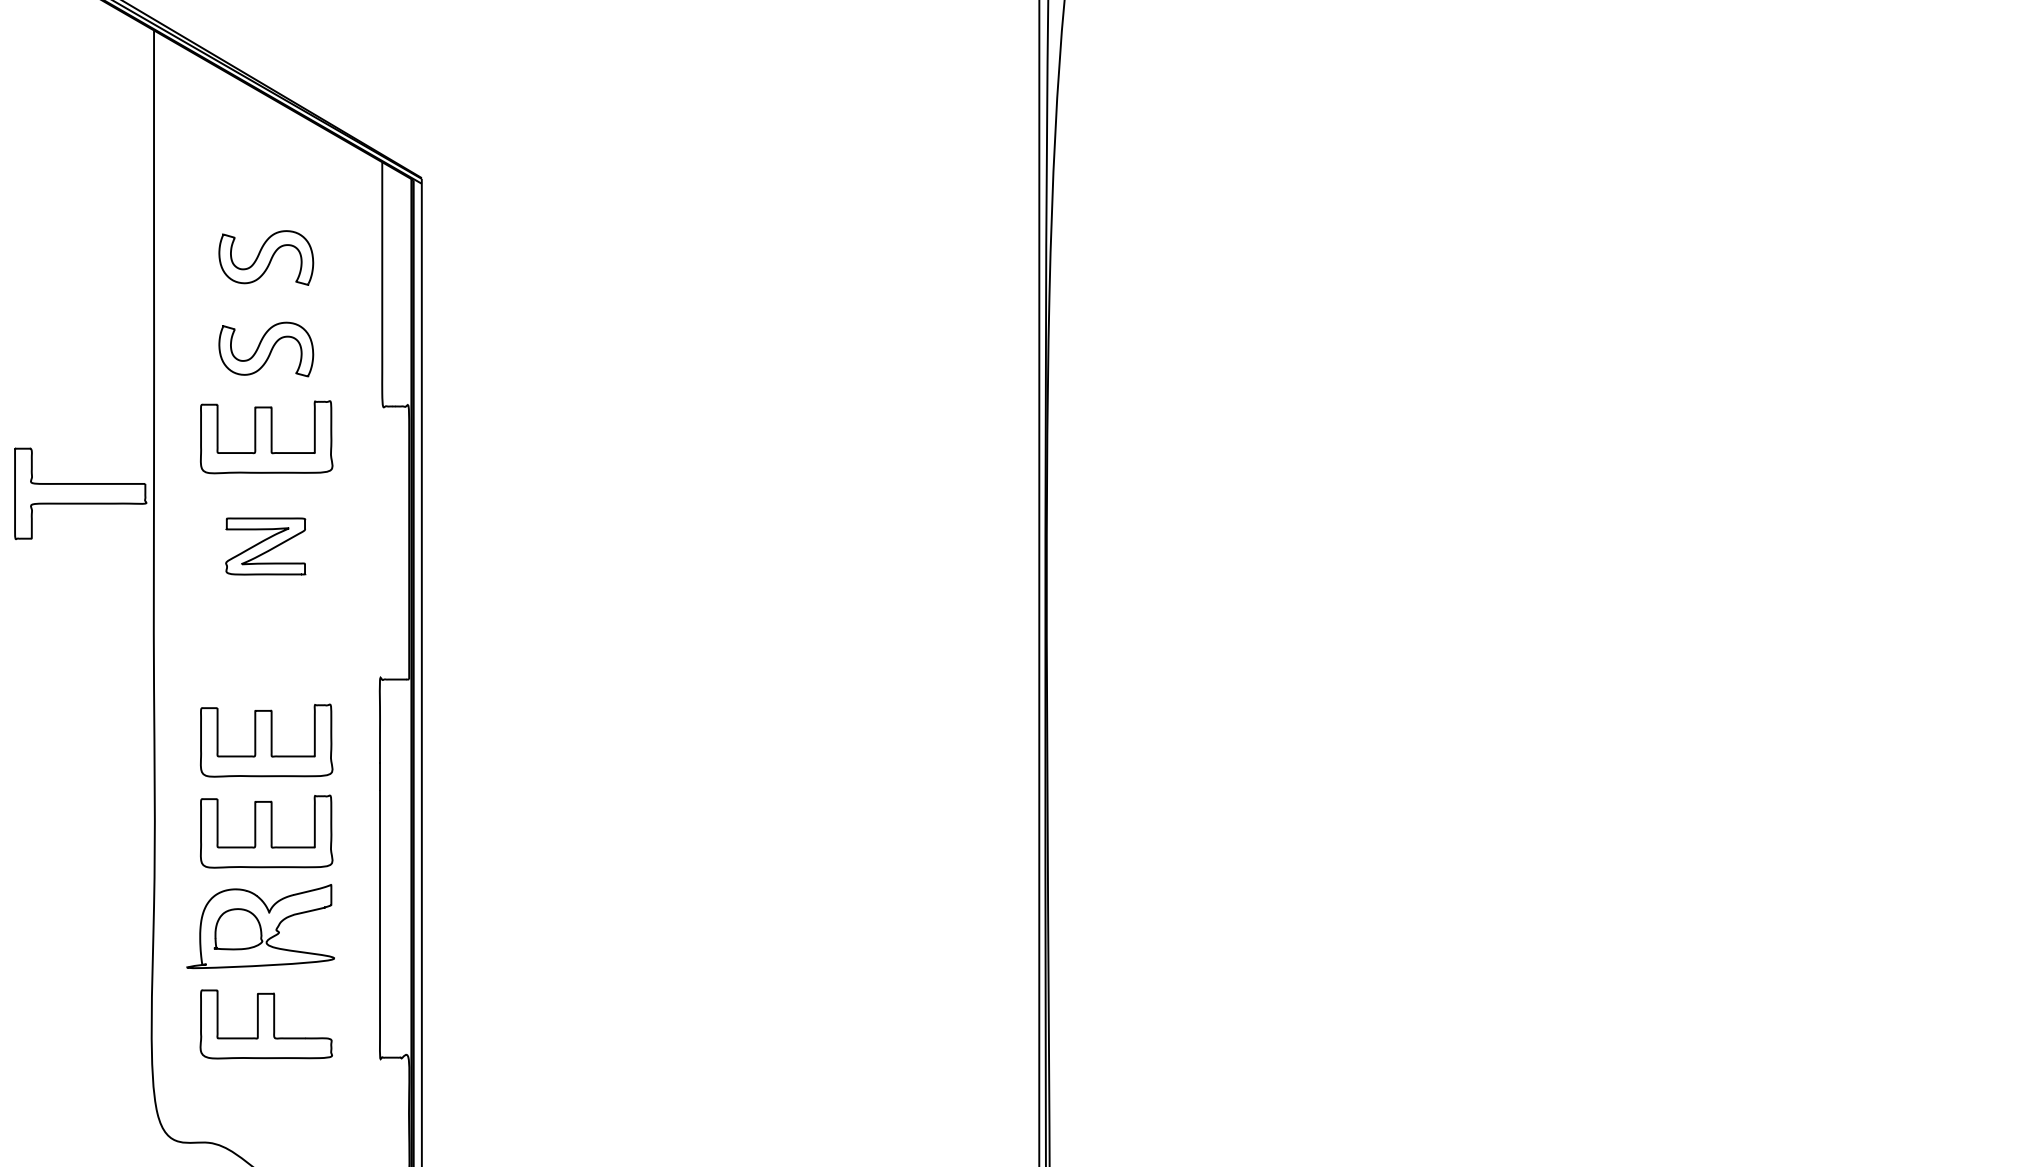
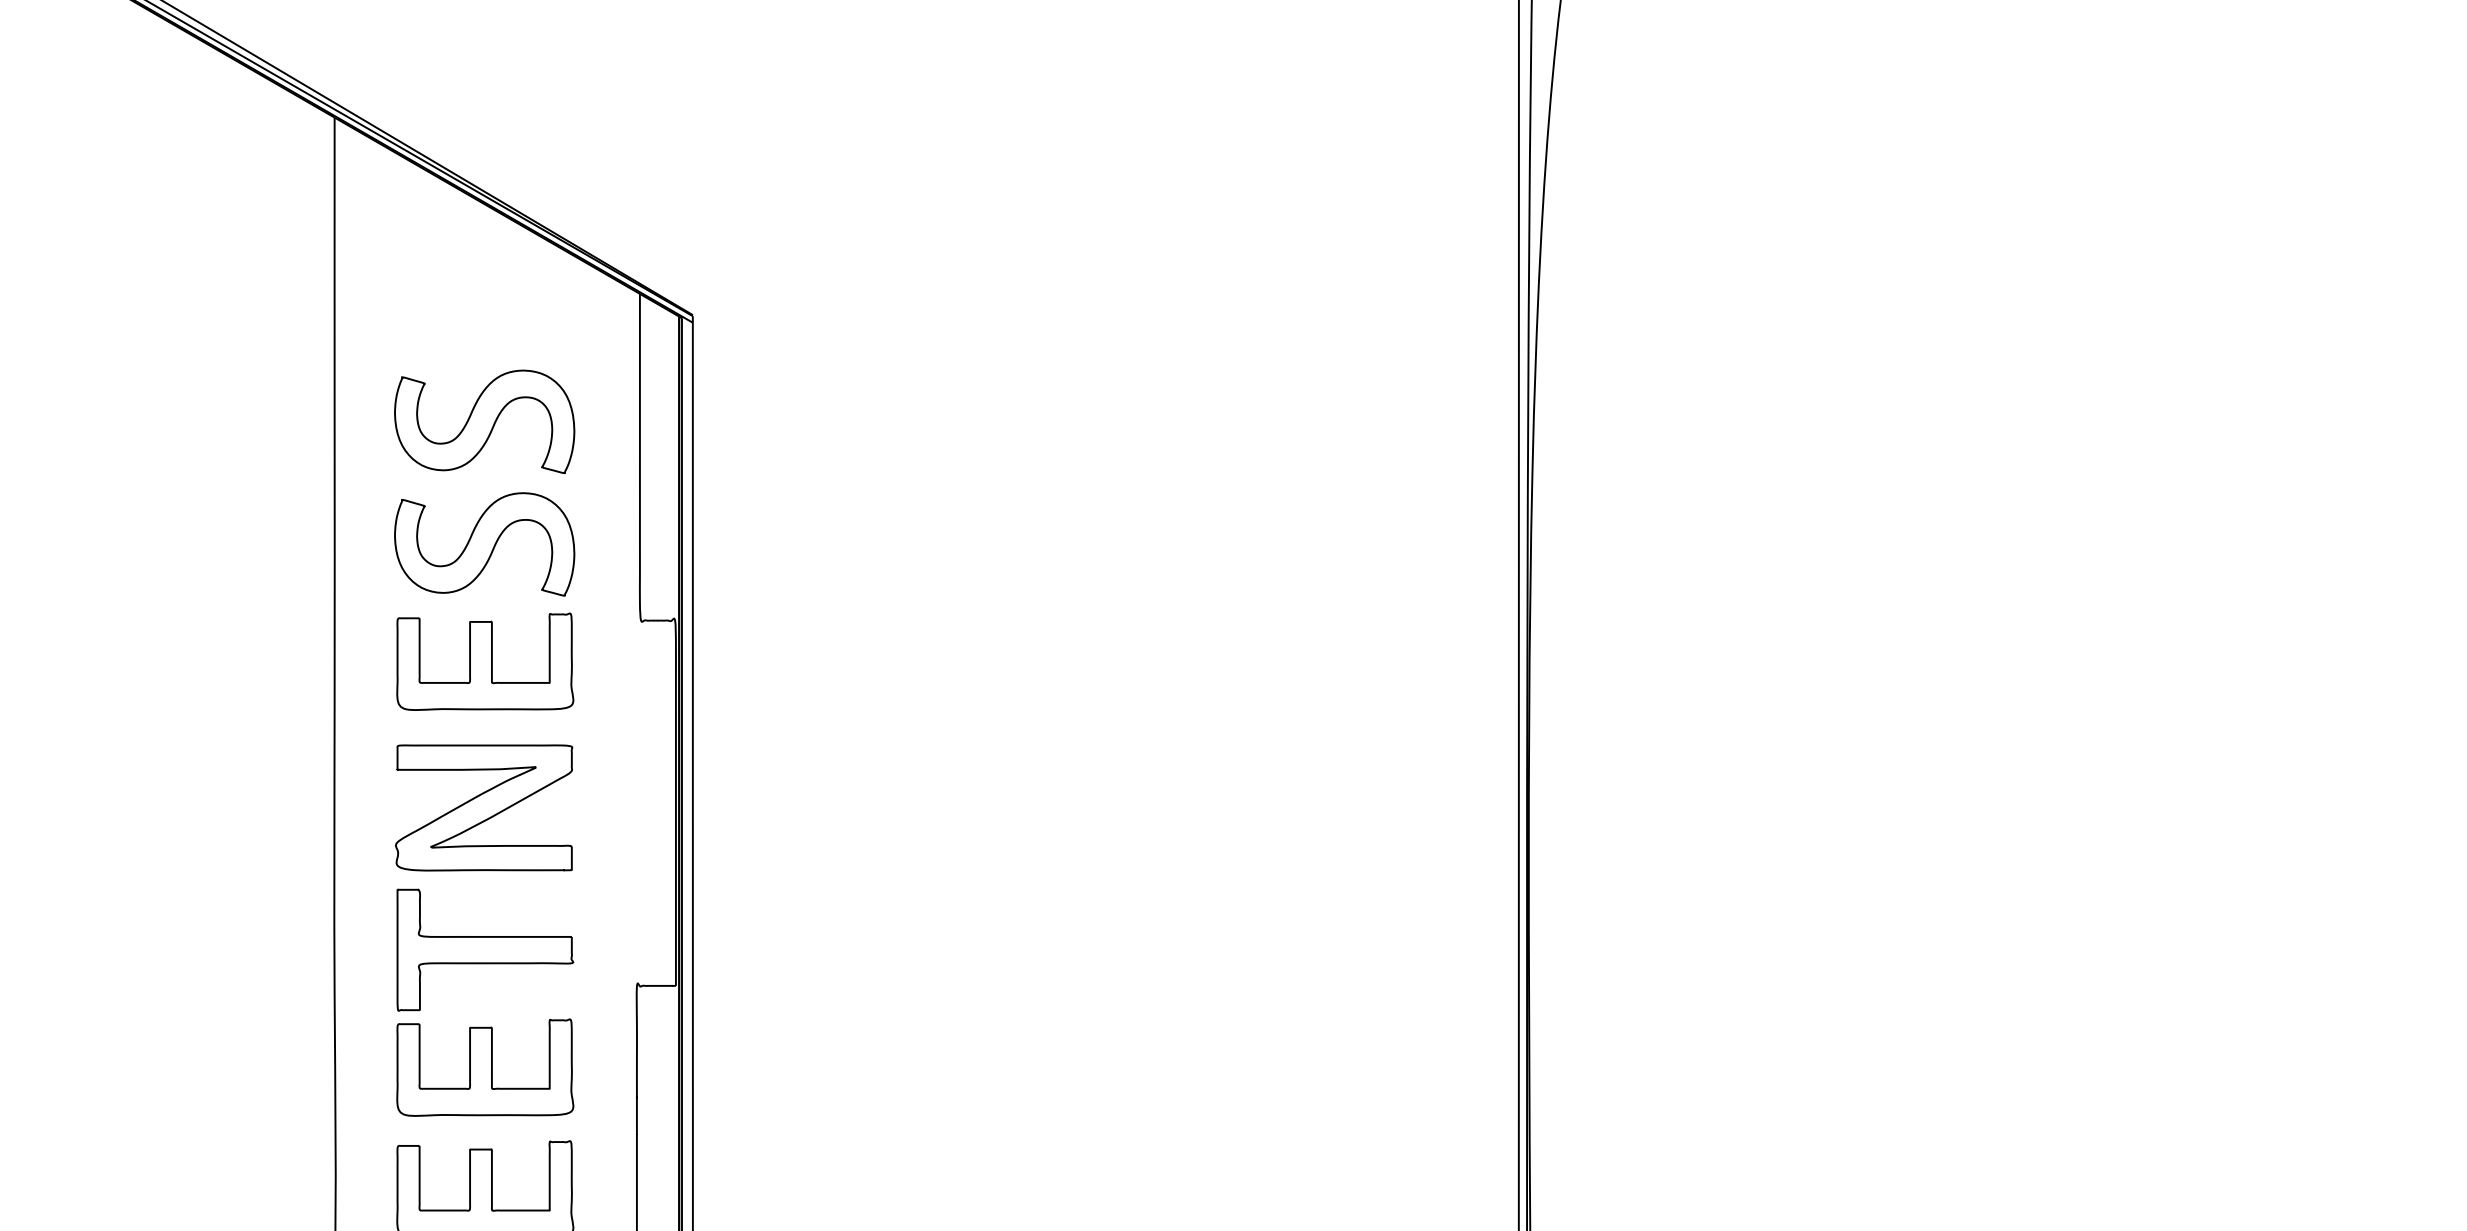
part: (266, 257) -> (485, 421), size x1.43
part: (266, 349) -> (485, 544), size x1.43
part: (80, 493) -> (485, 949), moved
part: (265, 546) -> (483, 807), size x1.67

